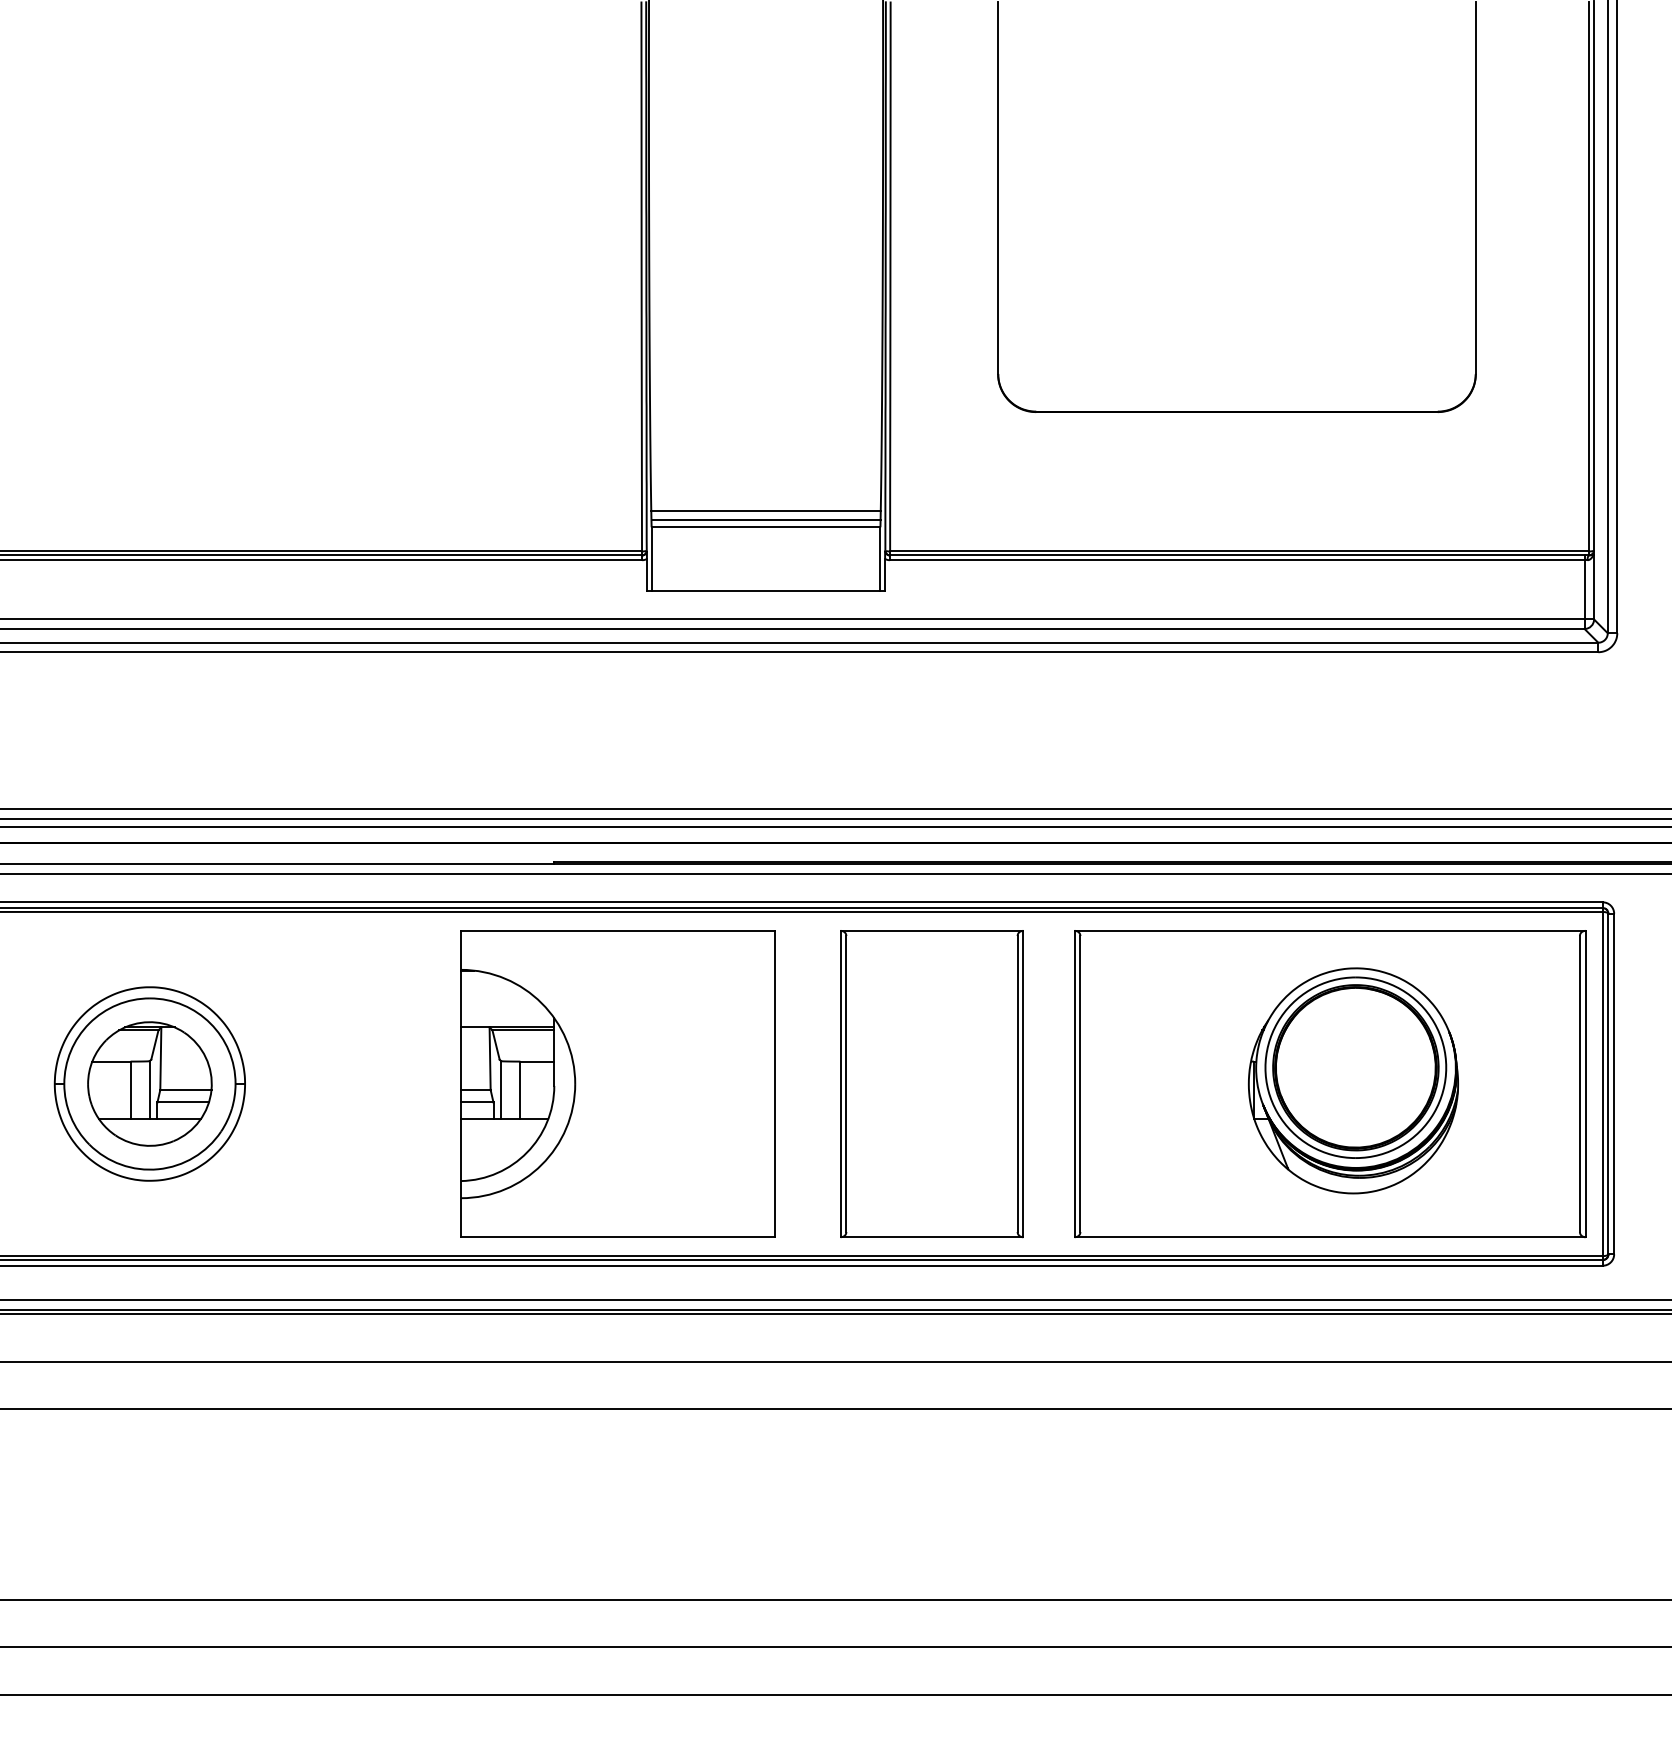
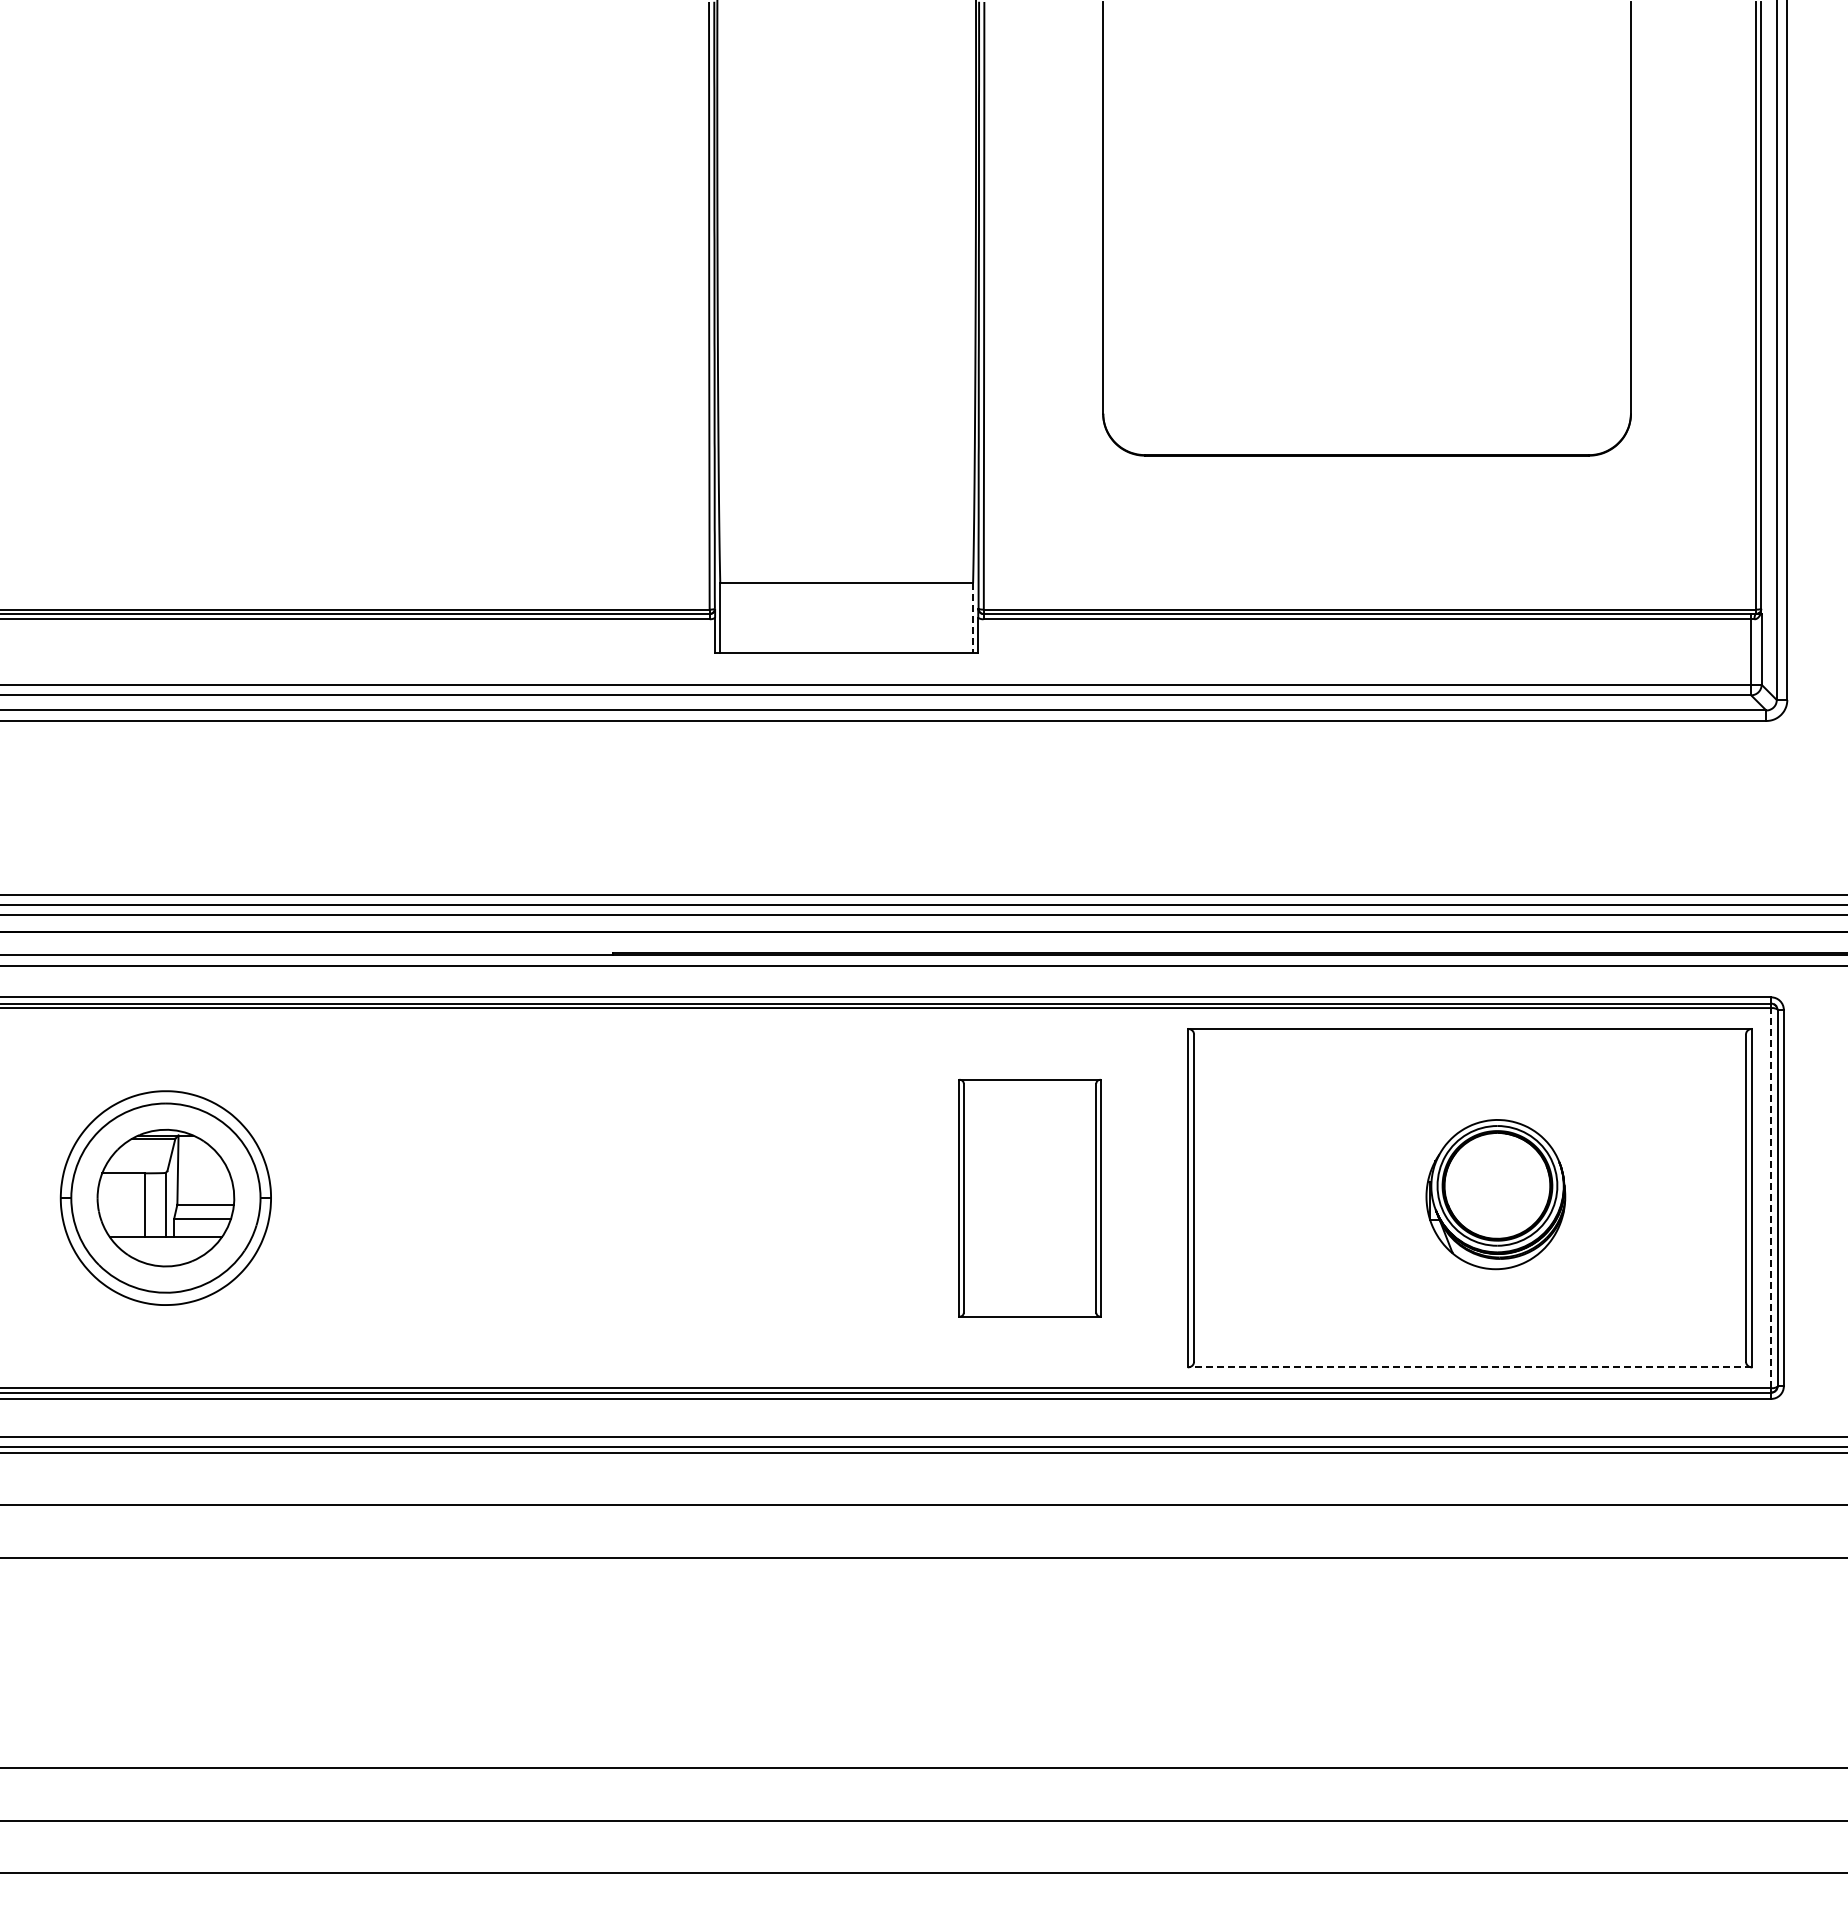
line: (765, 510) -> (846, 564), removed
line: (765, 519) -> (846, 574), removed
line: (880, 559) -> (973, 618), solid -> dashed
part: (1353, 1080) -> (1495, 1194), size x0.6
part: (618, 1083) -> (683, 1197), removed
line: (1602, 1083) -> (1771, 1197), solid -> dashed
part: (931, 1084) -> (1029, 1198), size x0.7
line: (1329, 1237) -> (1469, 1367), solid -> dashed

